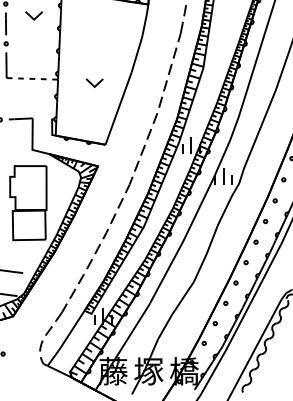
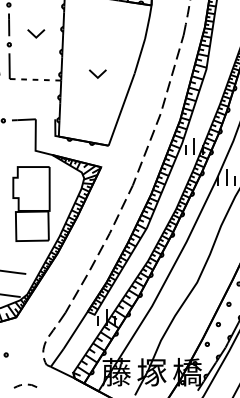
part: (34, 15) -> (36, 33), moved
part: (94, 82) -> (97, 73), moved
part: (22, 384) -> (25, 385), added

